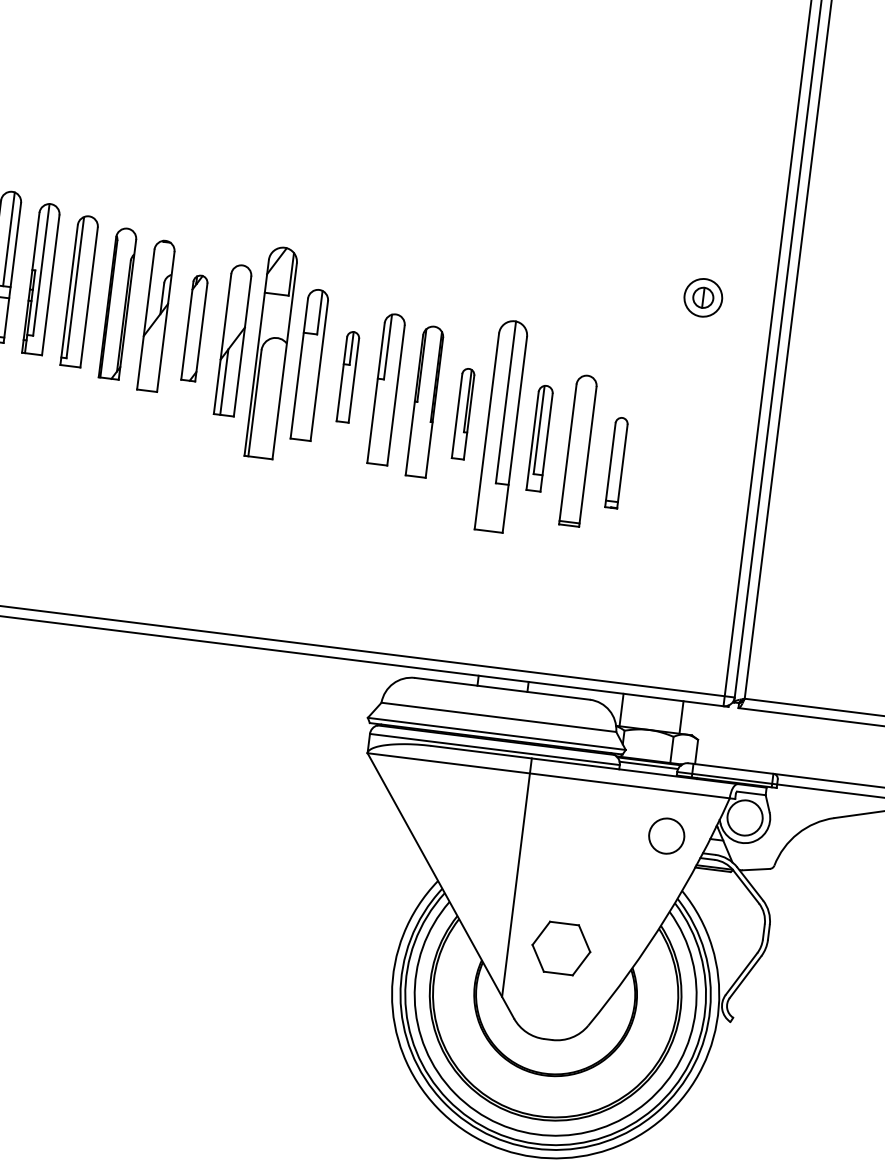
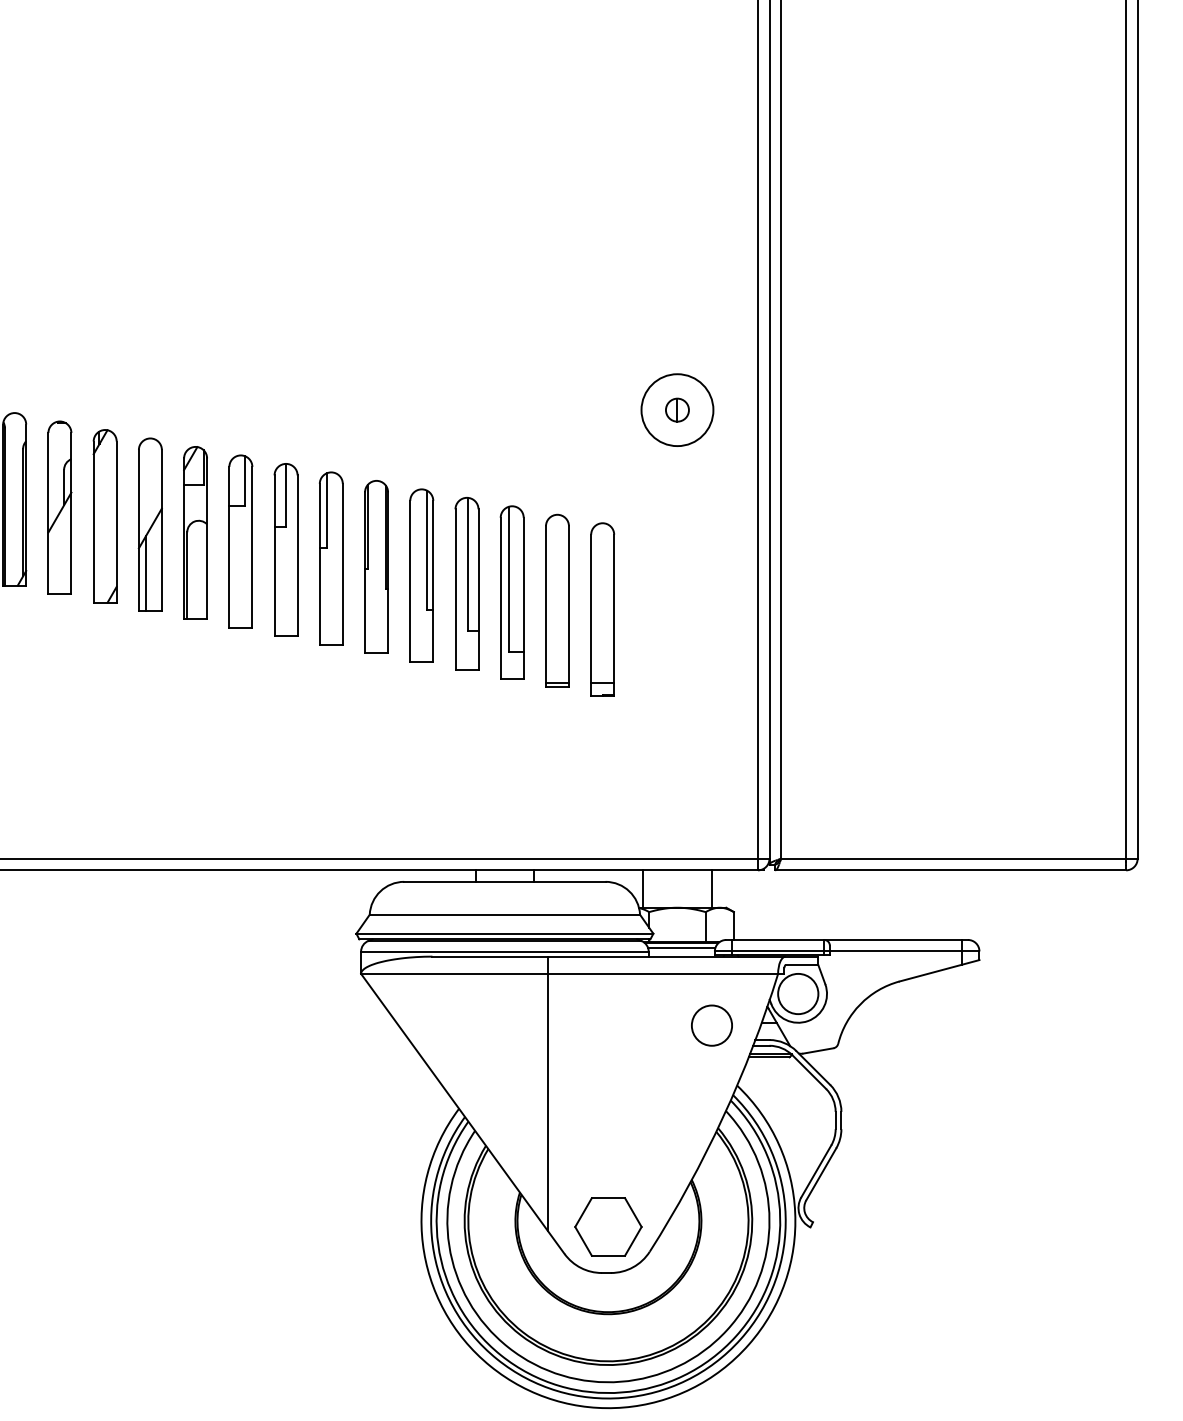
circle: (703, 298) -> (677, 410), size x1.67
part: (194, 328) -> (104, 516), size x1.43
part: (271, 351) -> (195, 532), size x0.71
part: (347, 376) -> (285, 549), size x1.67
part: (463, 413) -> (421, 575), size x1.67
part: (501, 425) -> (466, 583), size x0.71
part: (539, 438) -> (511, 592), size x1.43
part: (616, 462) -> (602, 609), size x1.67
part: (561, 948) -> (608, 1226), moved

